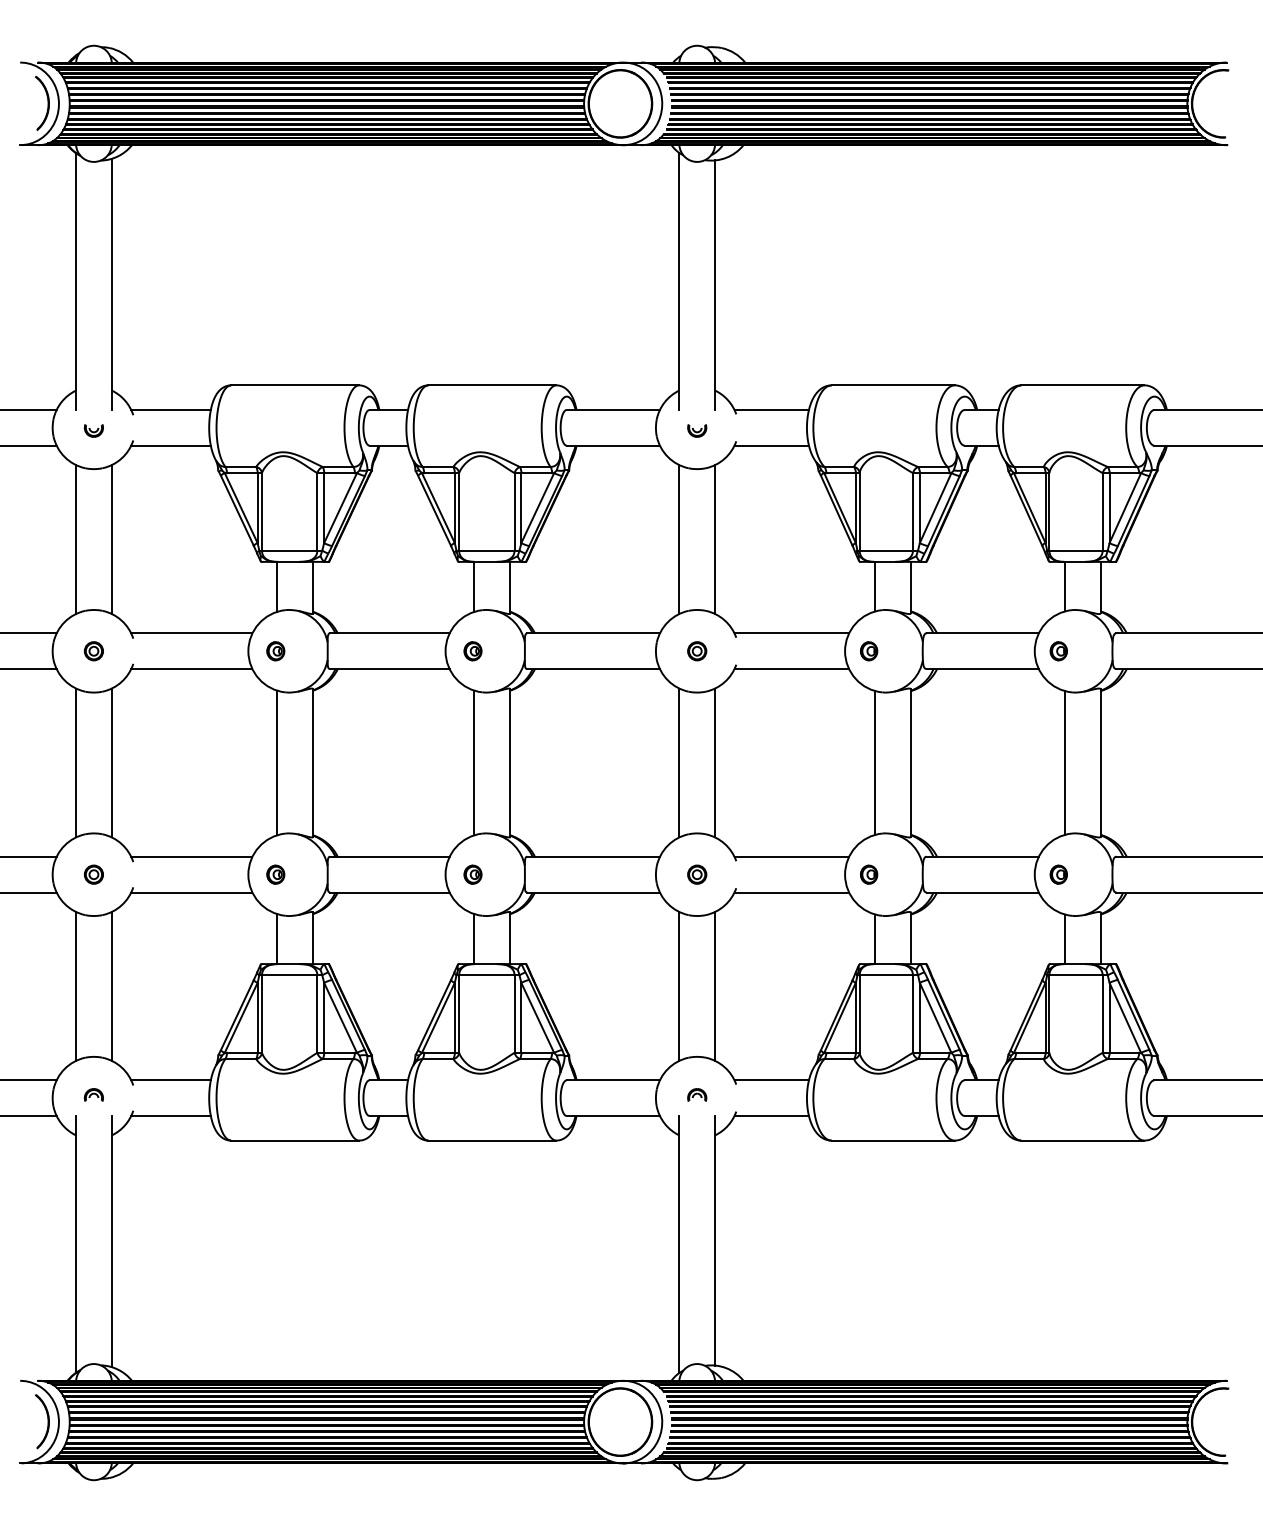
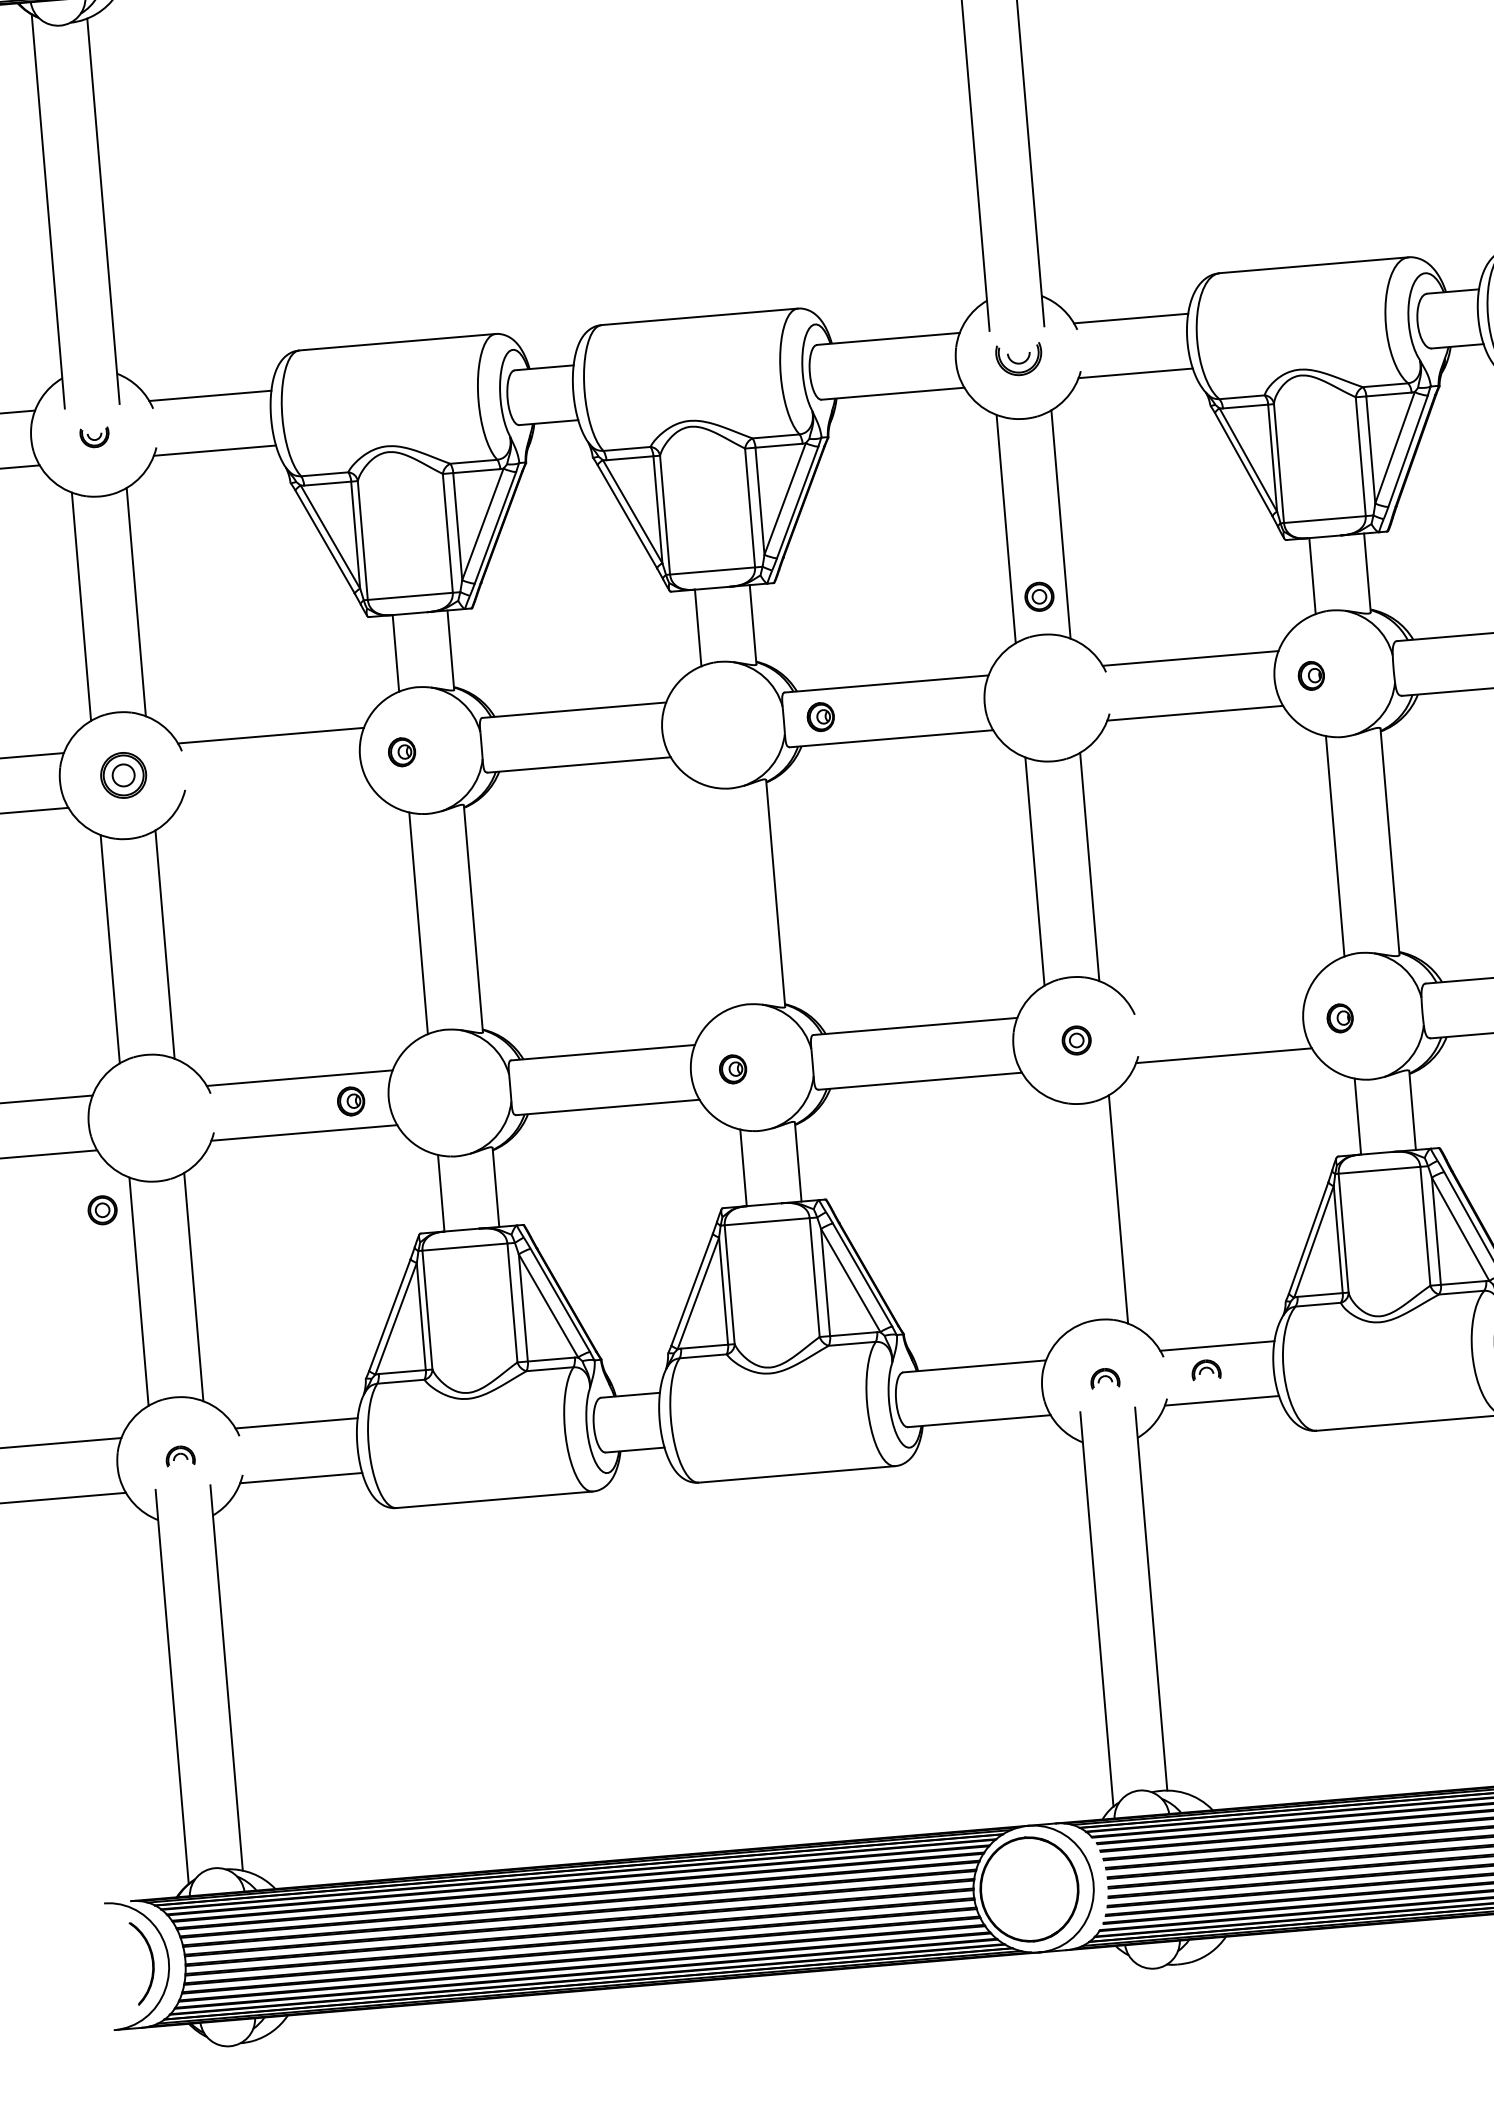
part: (697, 430) -> (1019, 359), size x1.6
part: (93, 651) -> (122, 776), size x1.6
part: (472, 651) -> (820, 717), moved
part: (697, 651) -> (1039, 597), moved
line: (191, 669) -> (275, 791), removed
line: (474, 762) -> (720, 897), removed
line: (791, 856) -> (1218, 1000), removed
part: (93, 874) -> (101, 1210), moved
part: (275, 874) -> (350, 1101), moved
line: (679, 986) -> (1063, 1214), removed
part: (763, 1094) -> (1206, 1368), added

